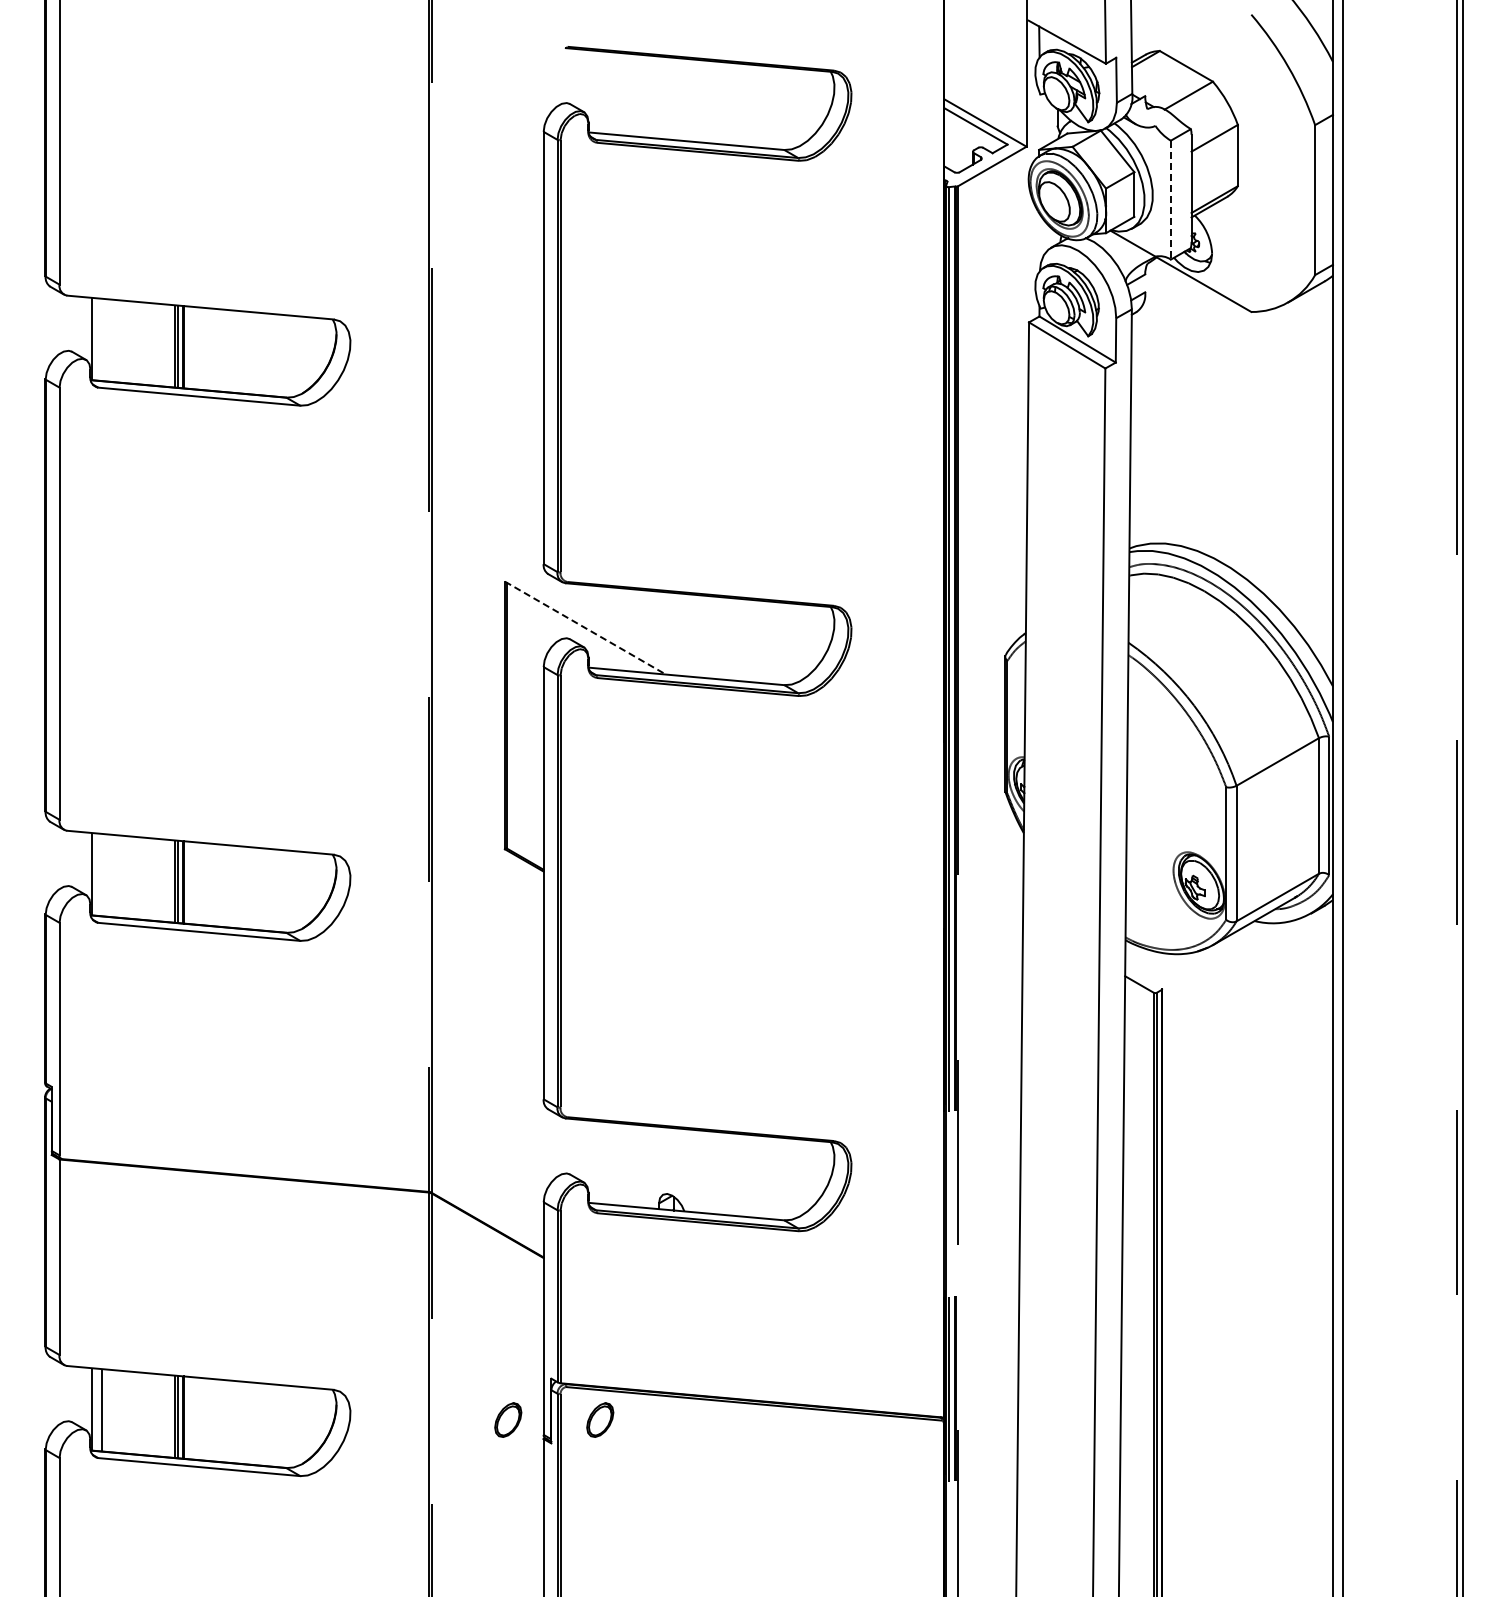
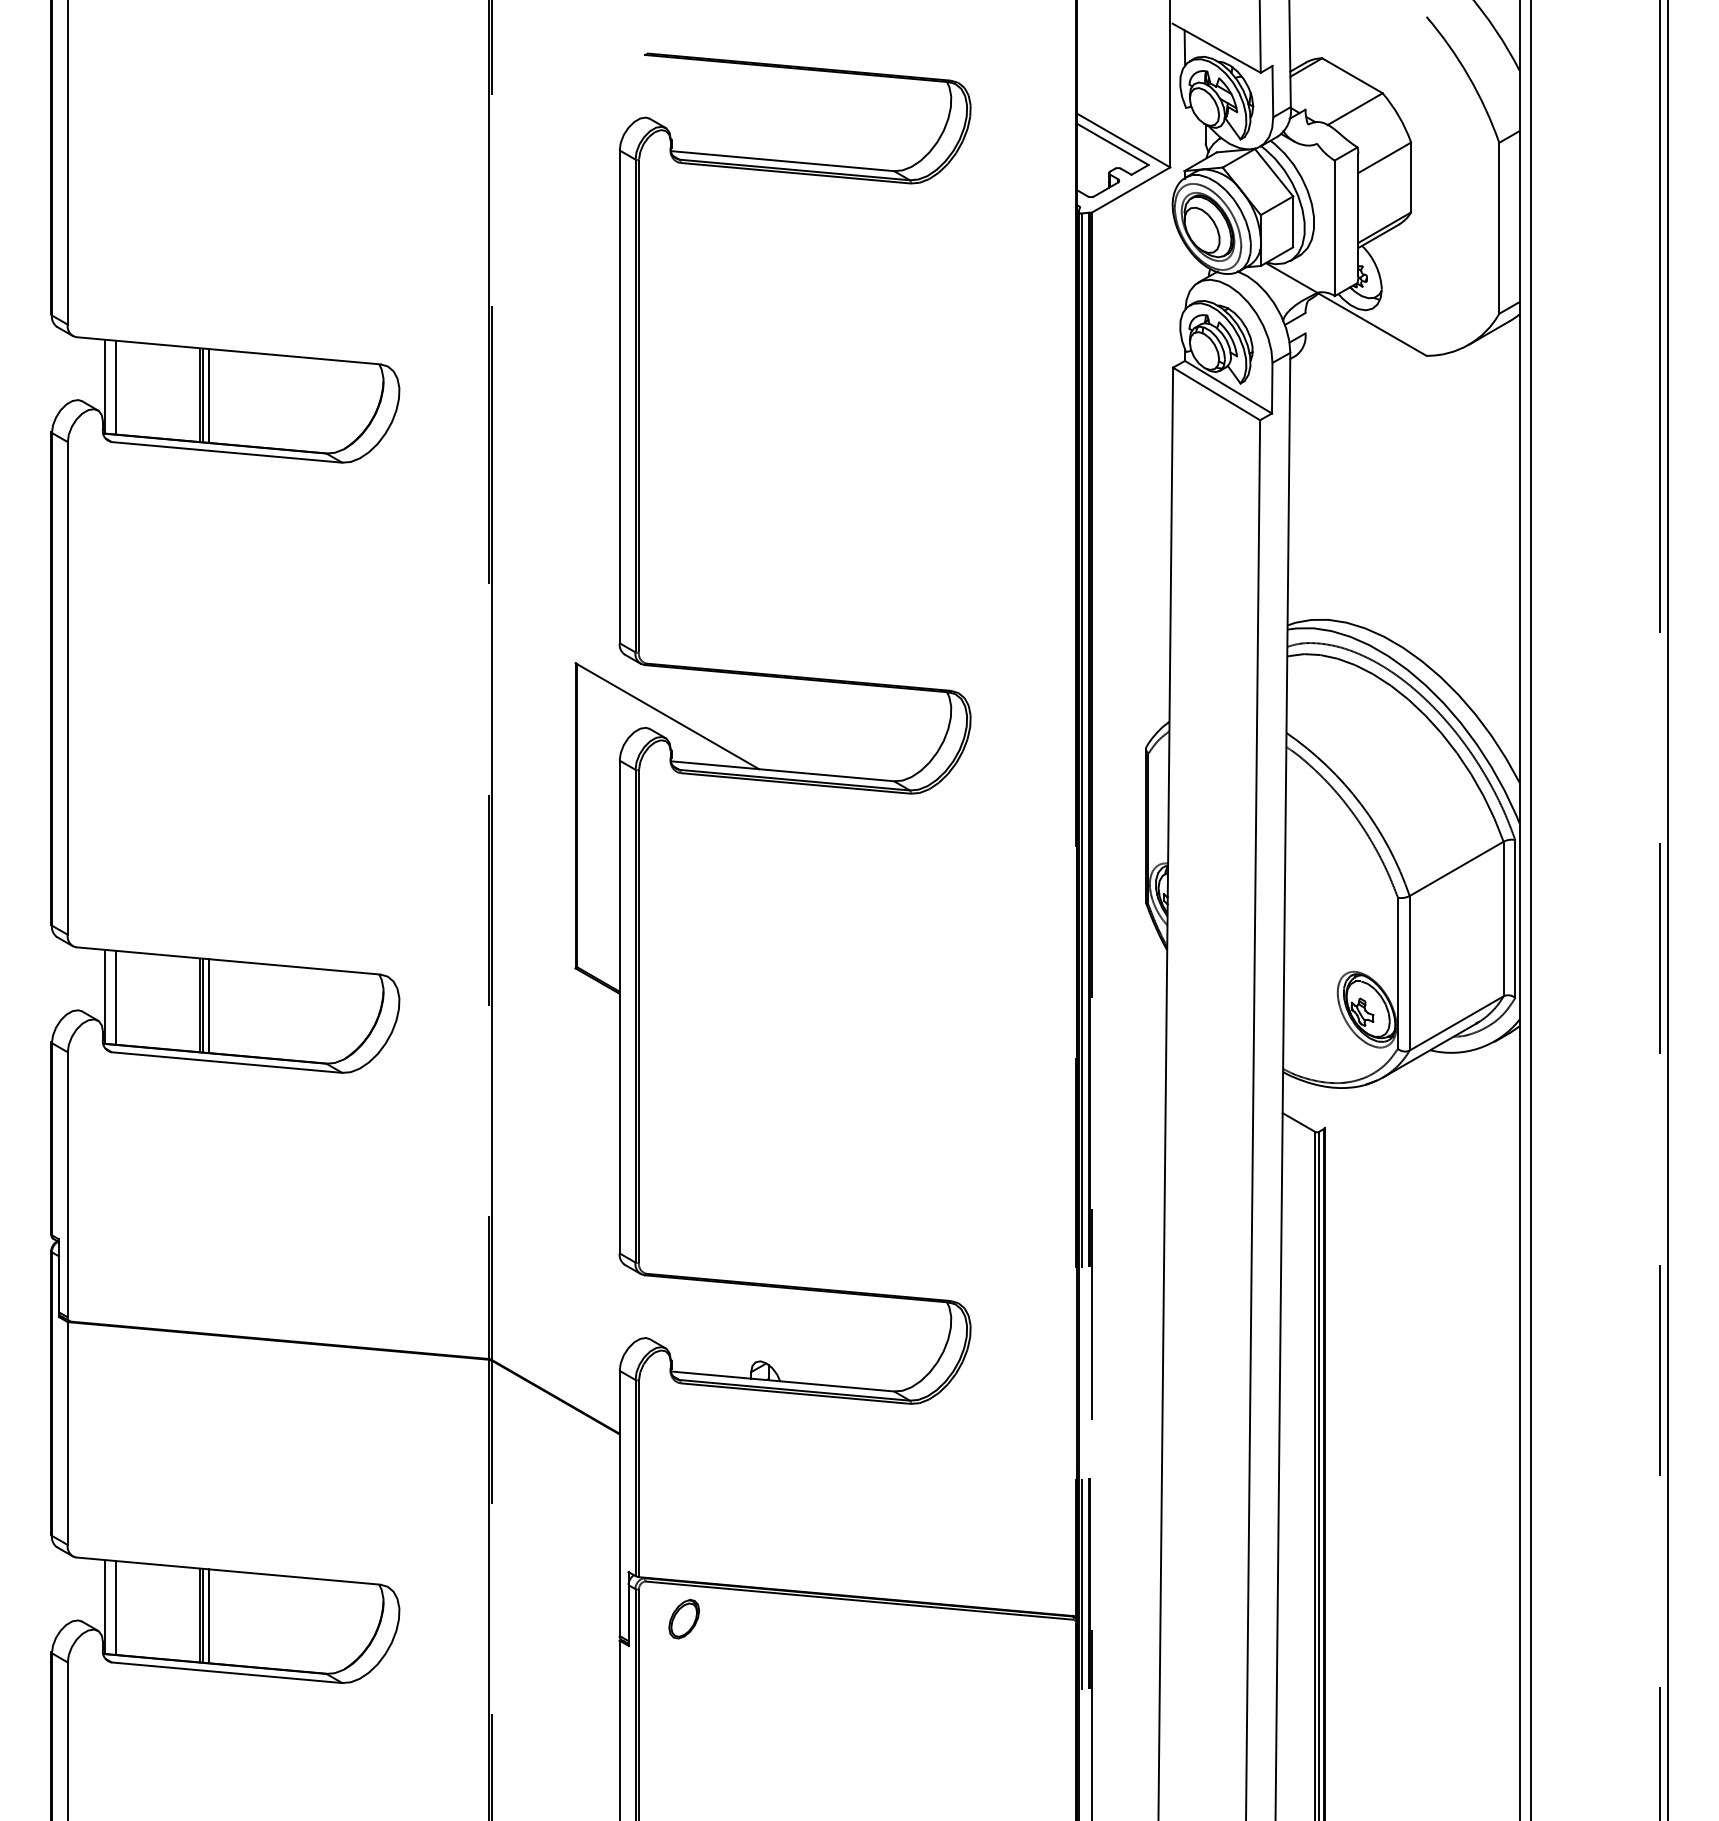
line: (1170, 200) -> (1334, 228), dashed -> solid
line: (102, 339) -> (116, 387), added
line: (585, 628) -> (667, 716), dashed -> solid
line: (102, 874) -> (116, 997), added
part: (508, 1419) -> (579, 1618), removed

